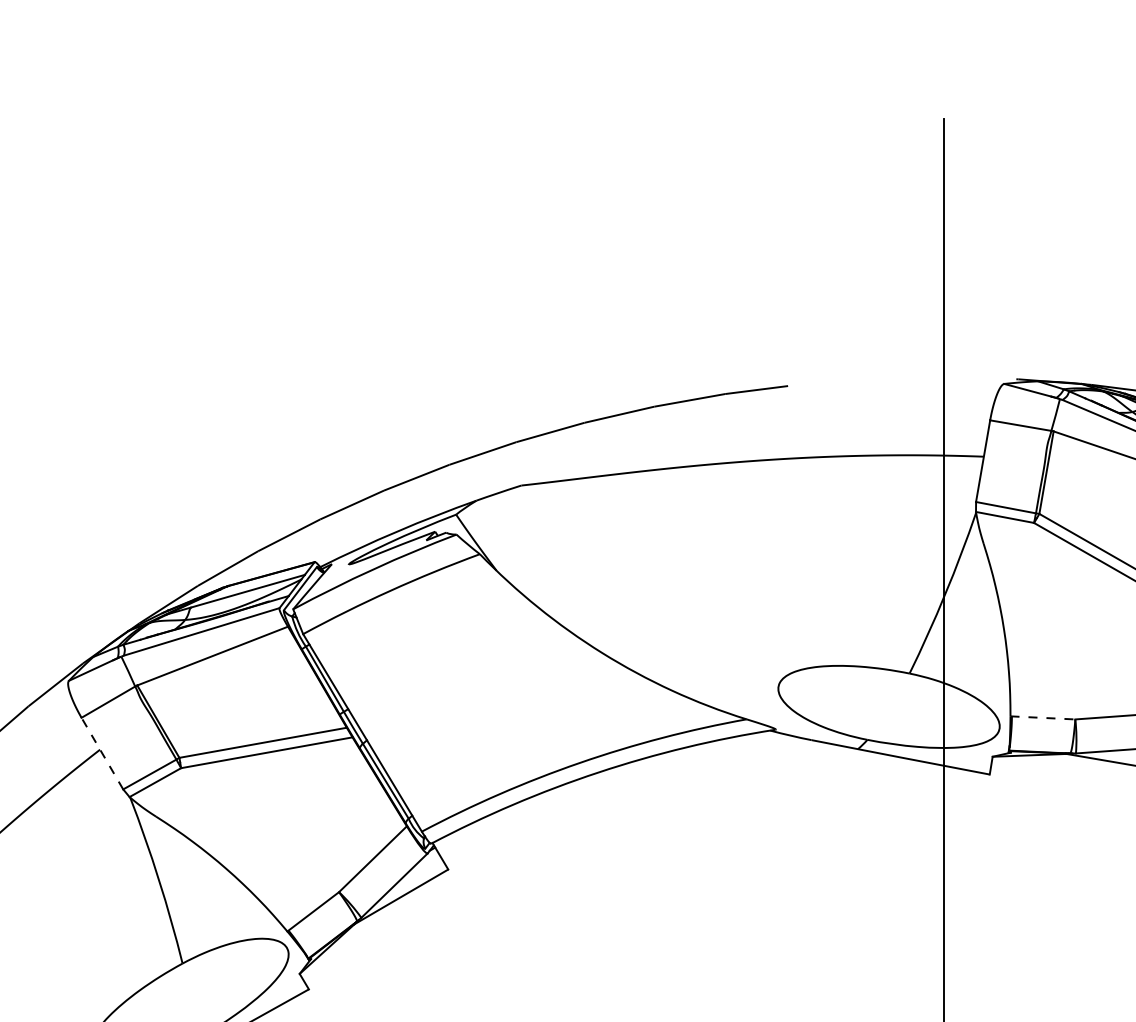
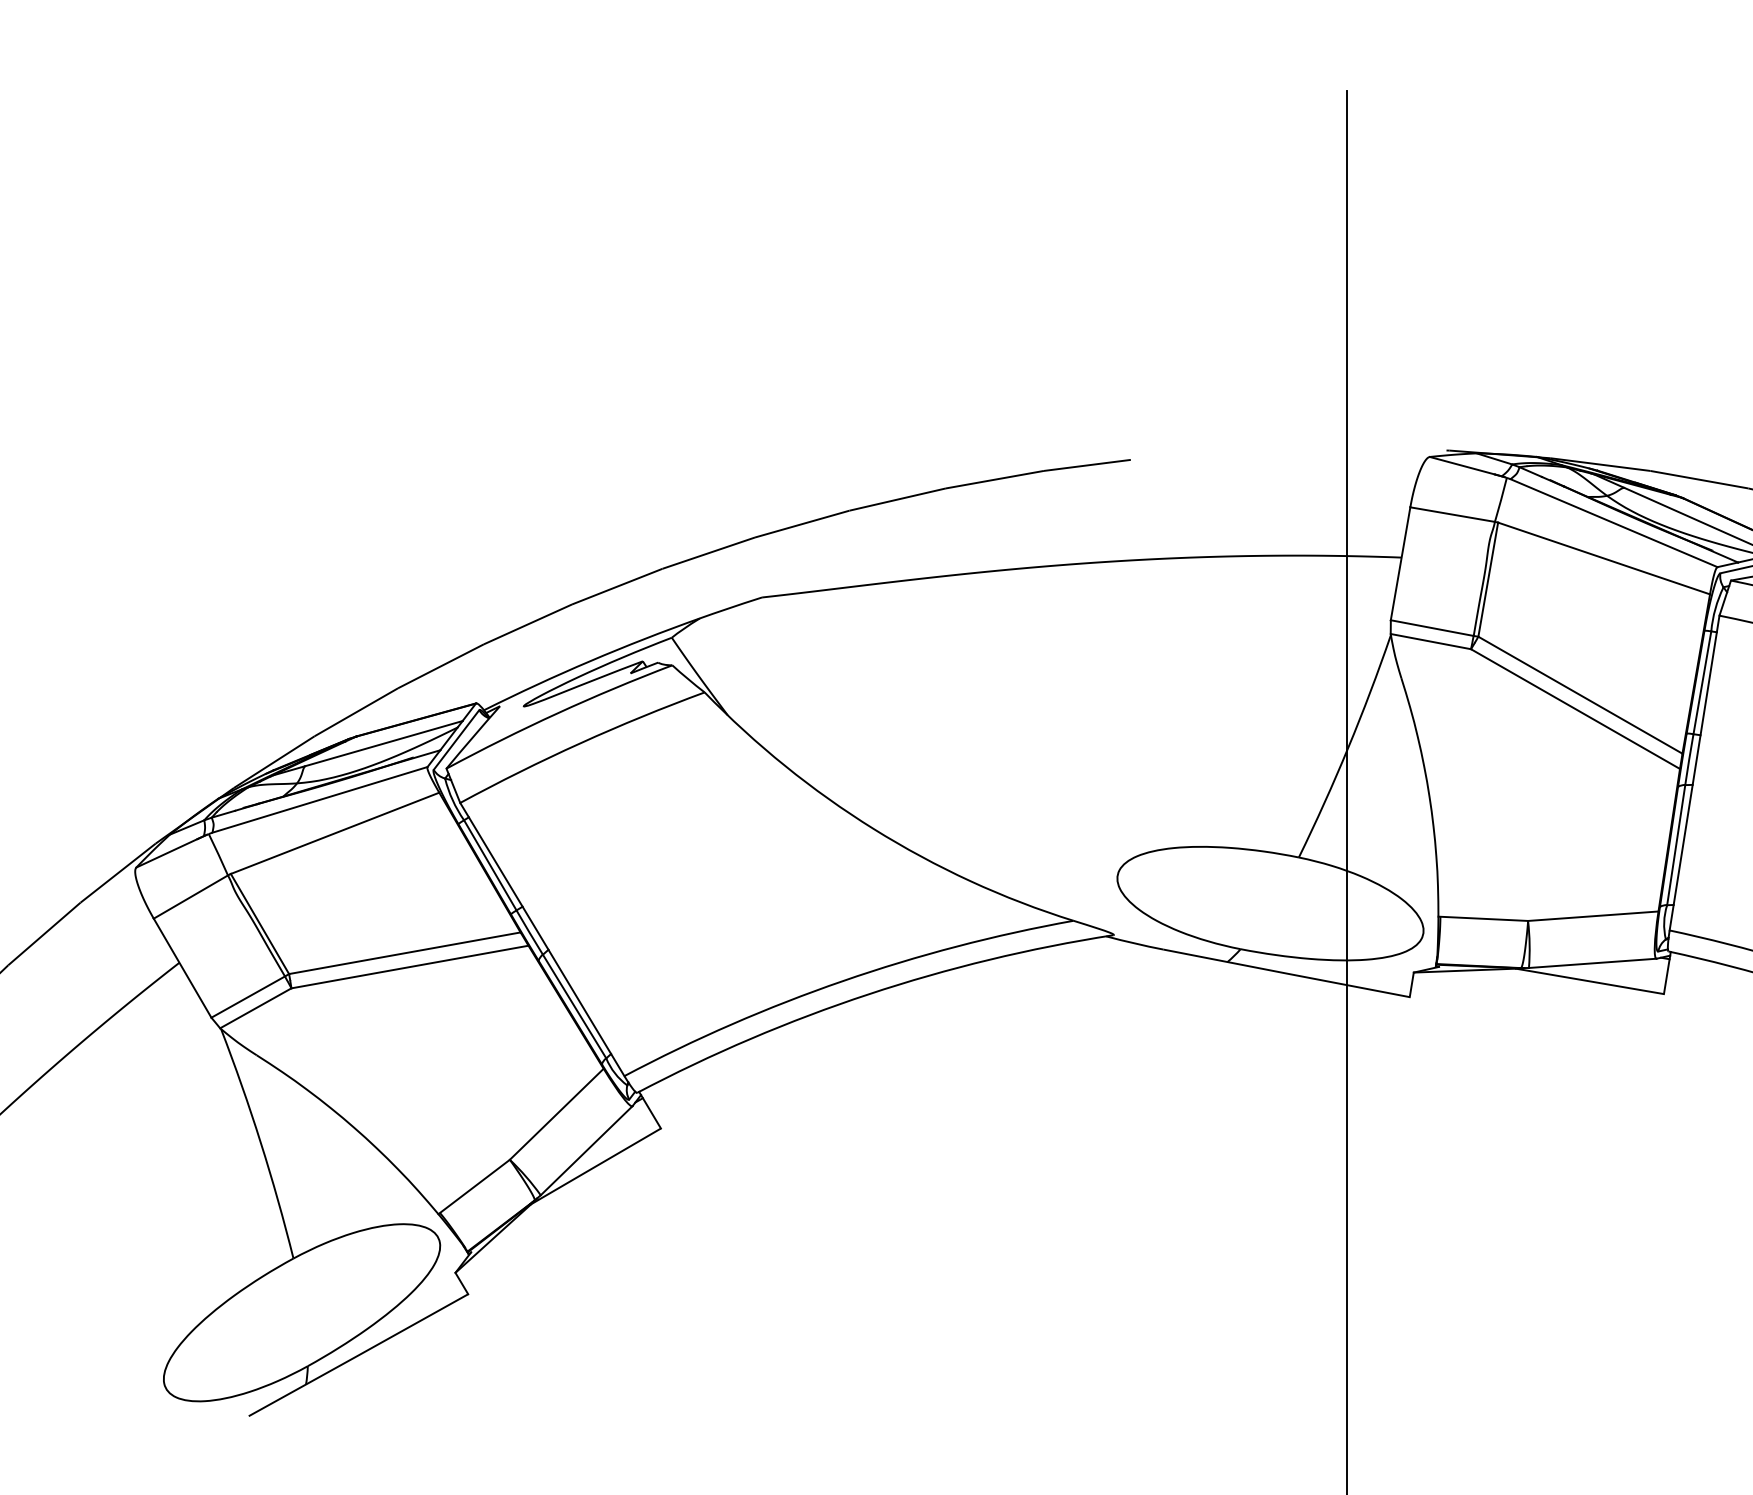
line: (1043, 717) -> (1483, 918), dashed -> solid
line: (102, 753) -> (182, 967), dashed -> solid

